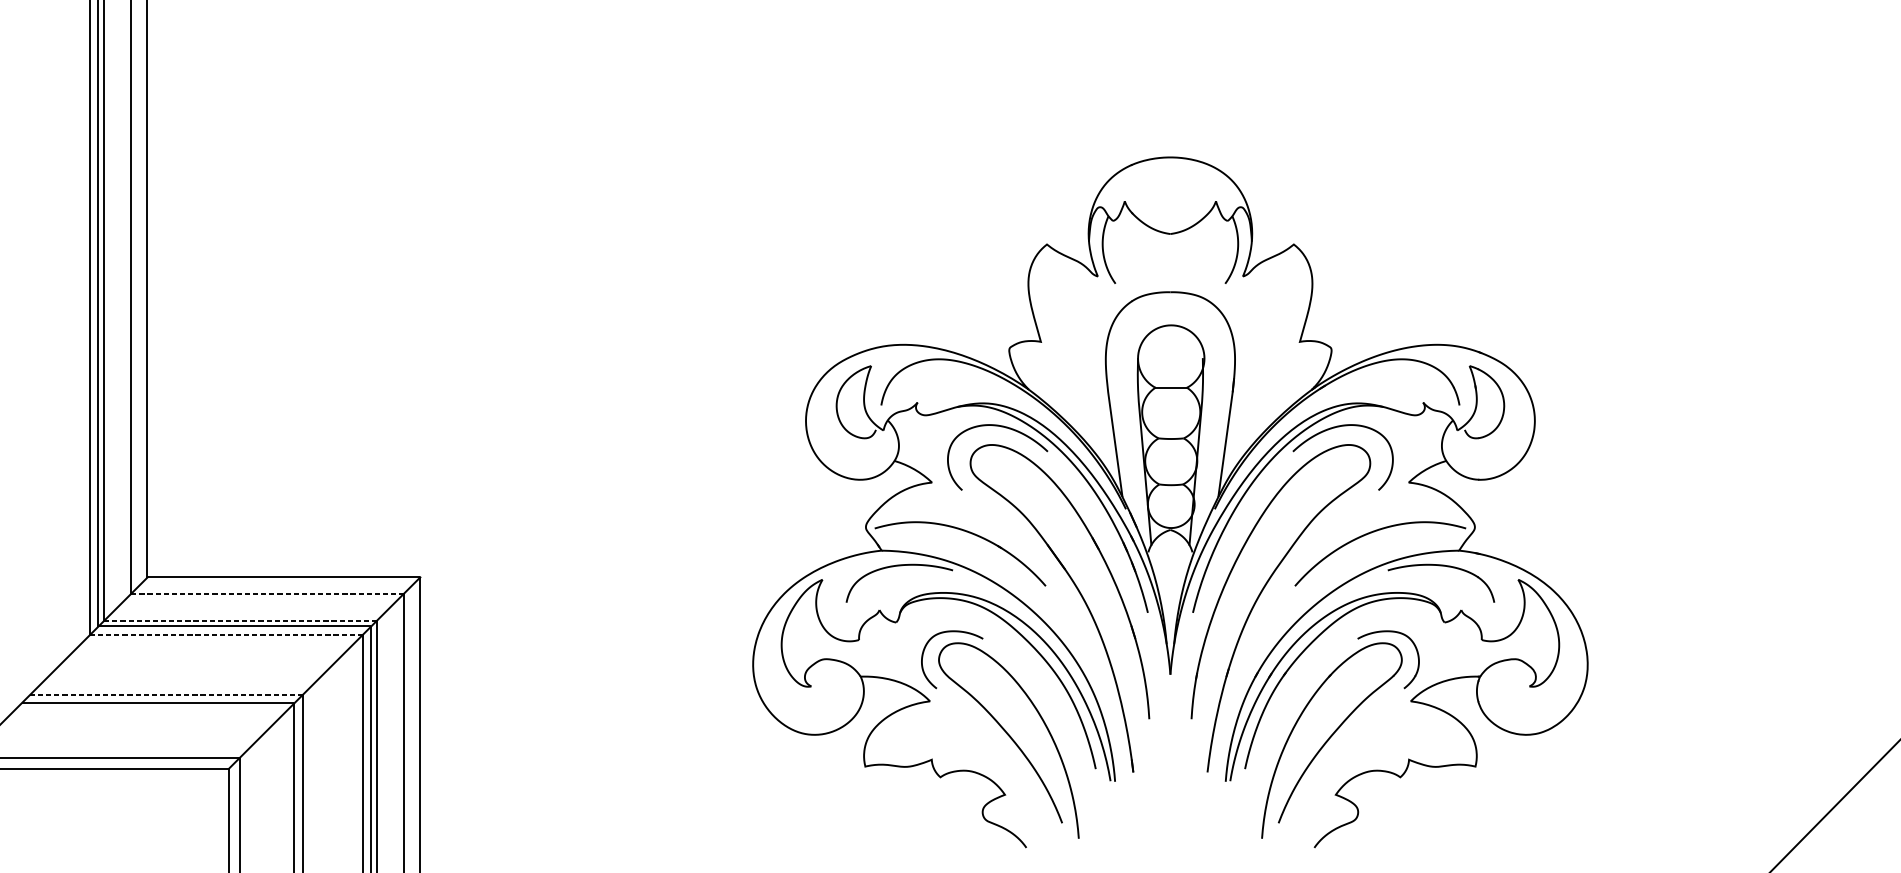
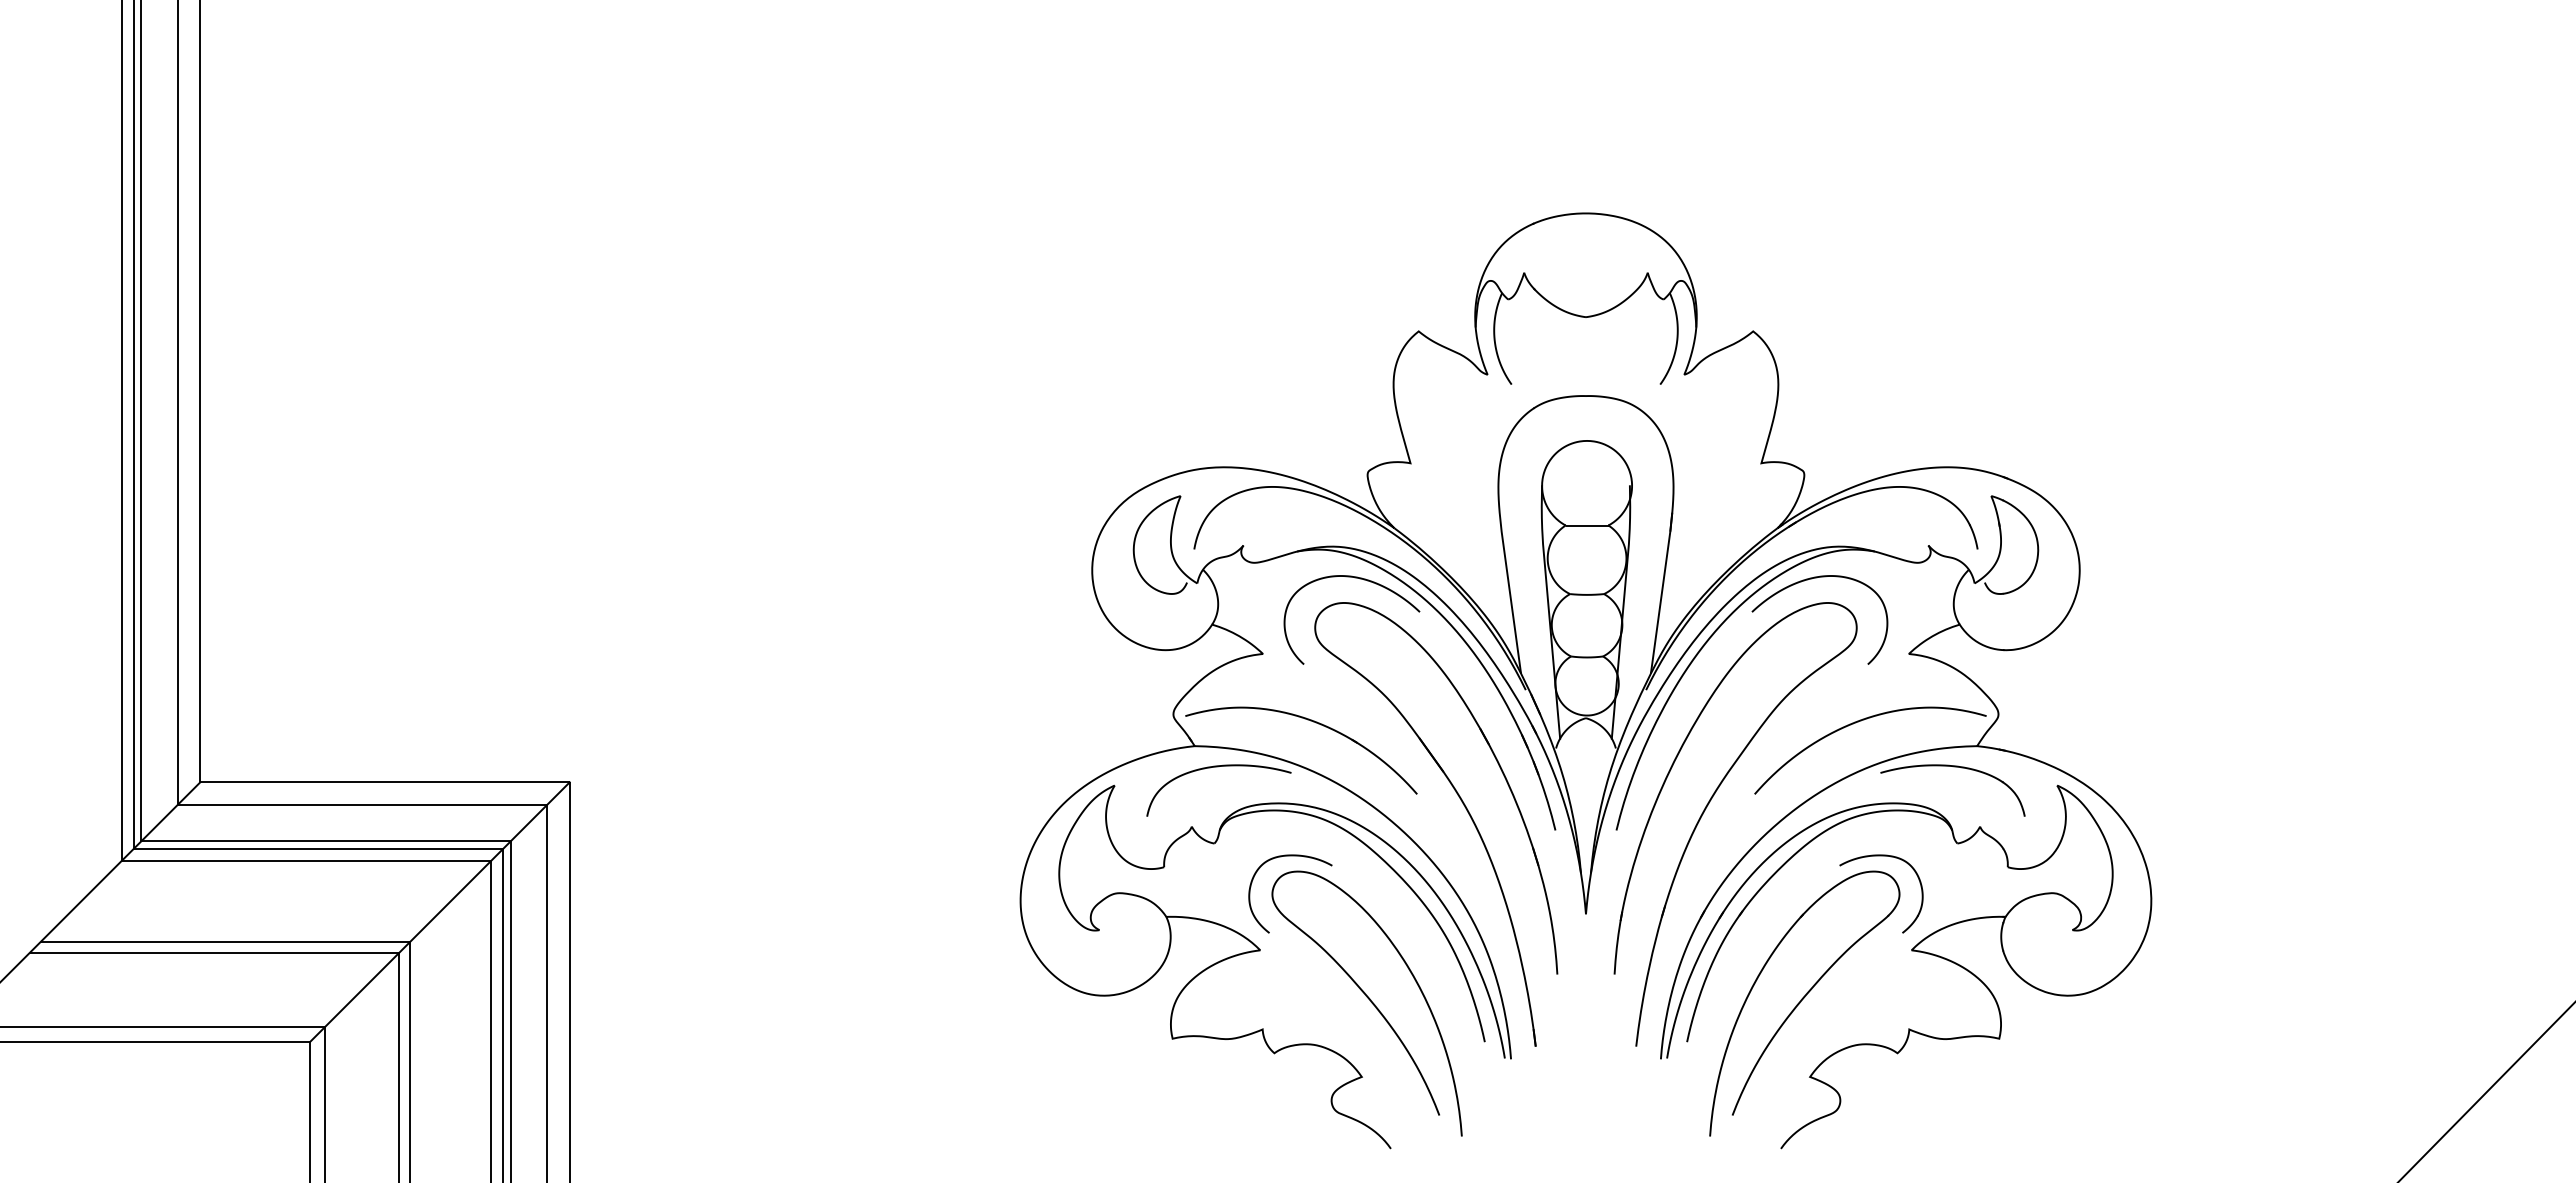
line: (267, 593) -> (362, 804), dashed -> solid
line: (240, 621) -> (326, 841), dashed -> solid
line: (226, 635) -> (306, 860), dashed -> solid
line: (166, 694) -> (225, 941), dashed -> solid

